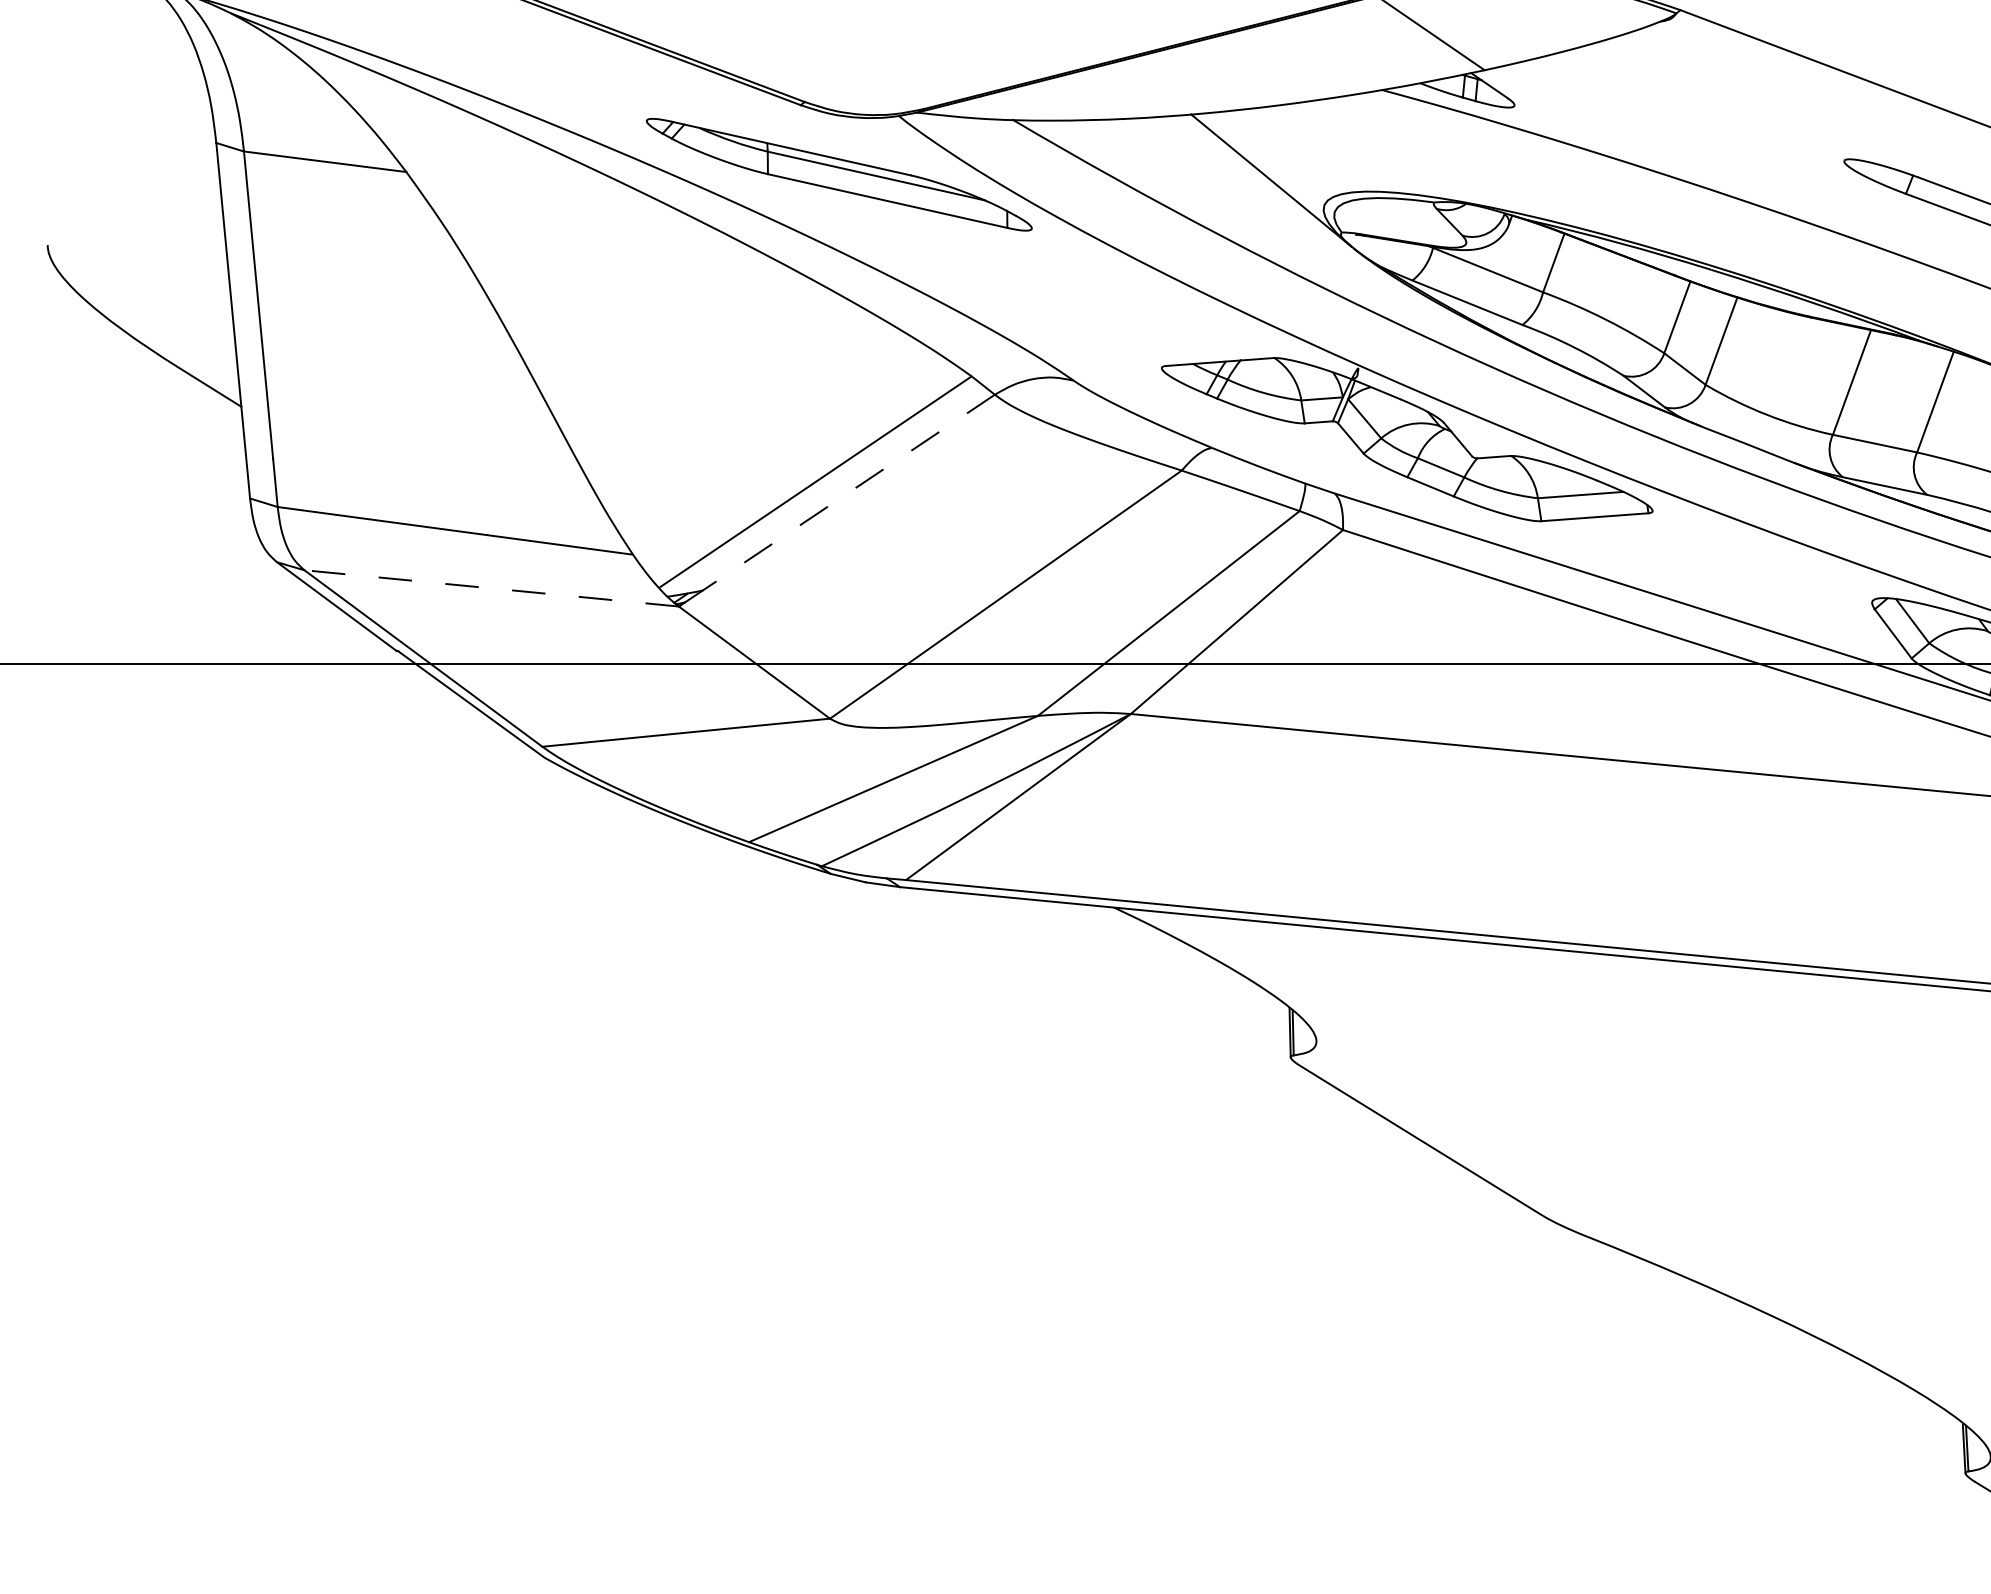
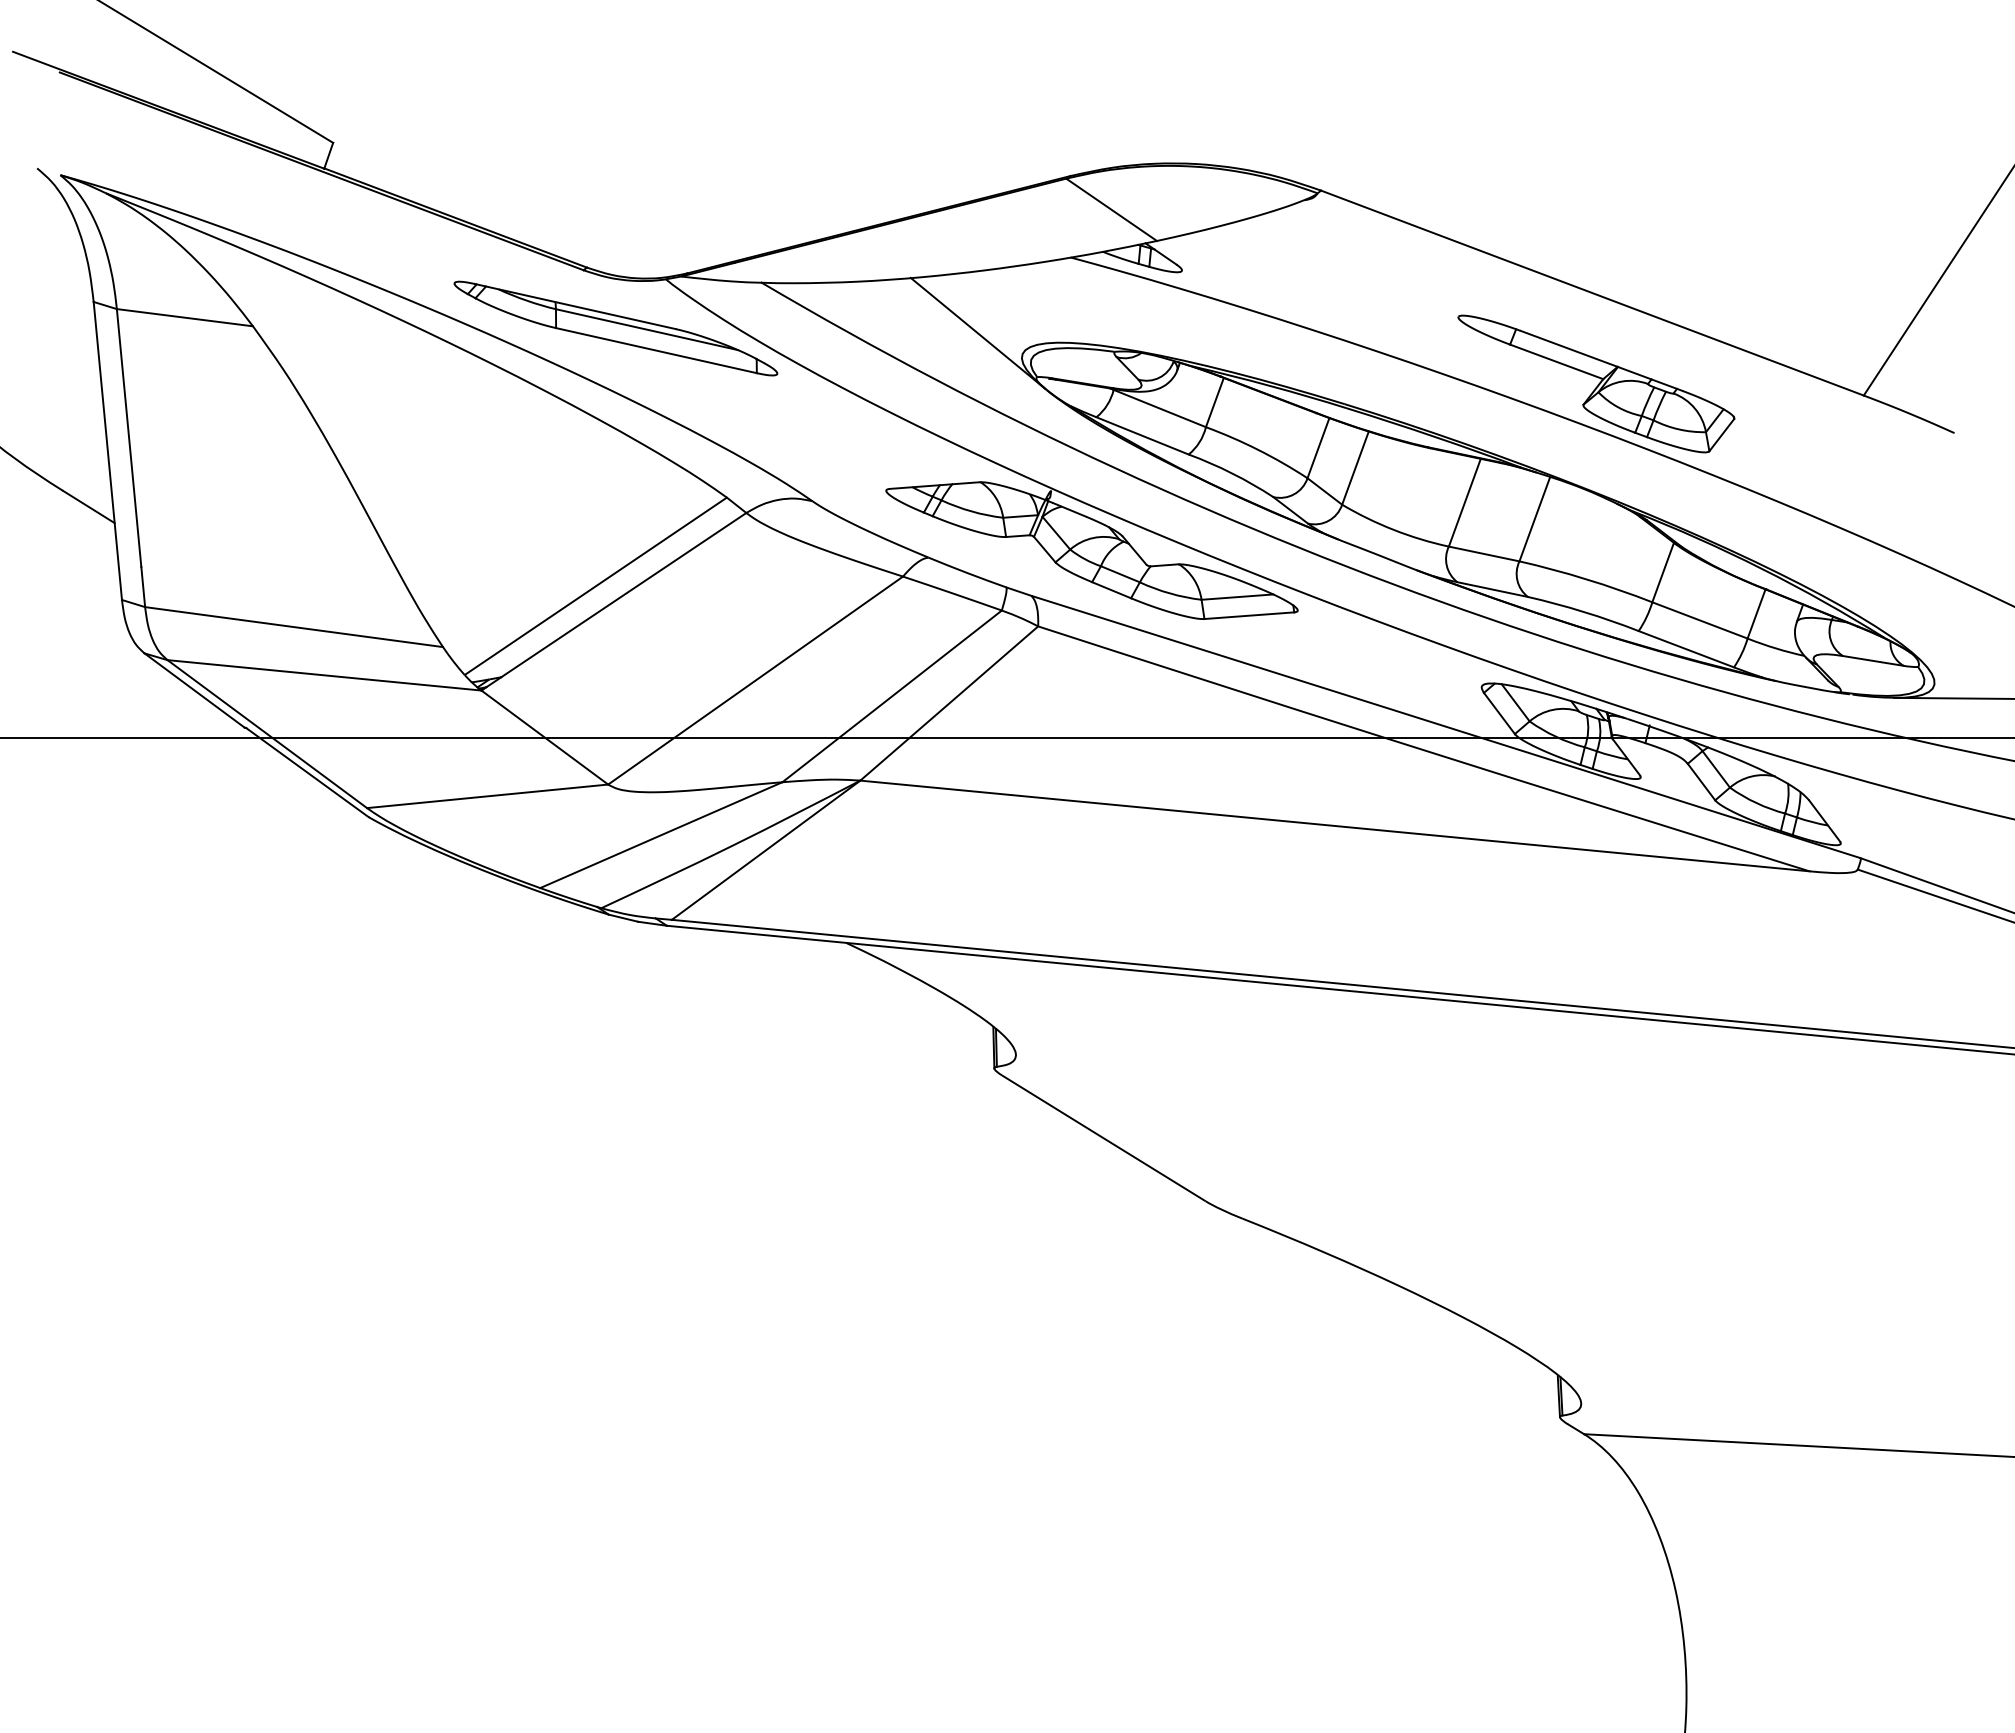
line: (848, 493) -> (623, 595), dashed -> solid
line: (491, 588) -> (324, 675), dashed -> solid

